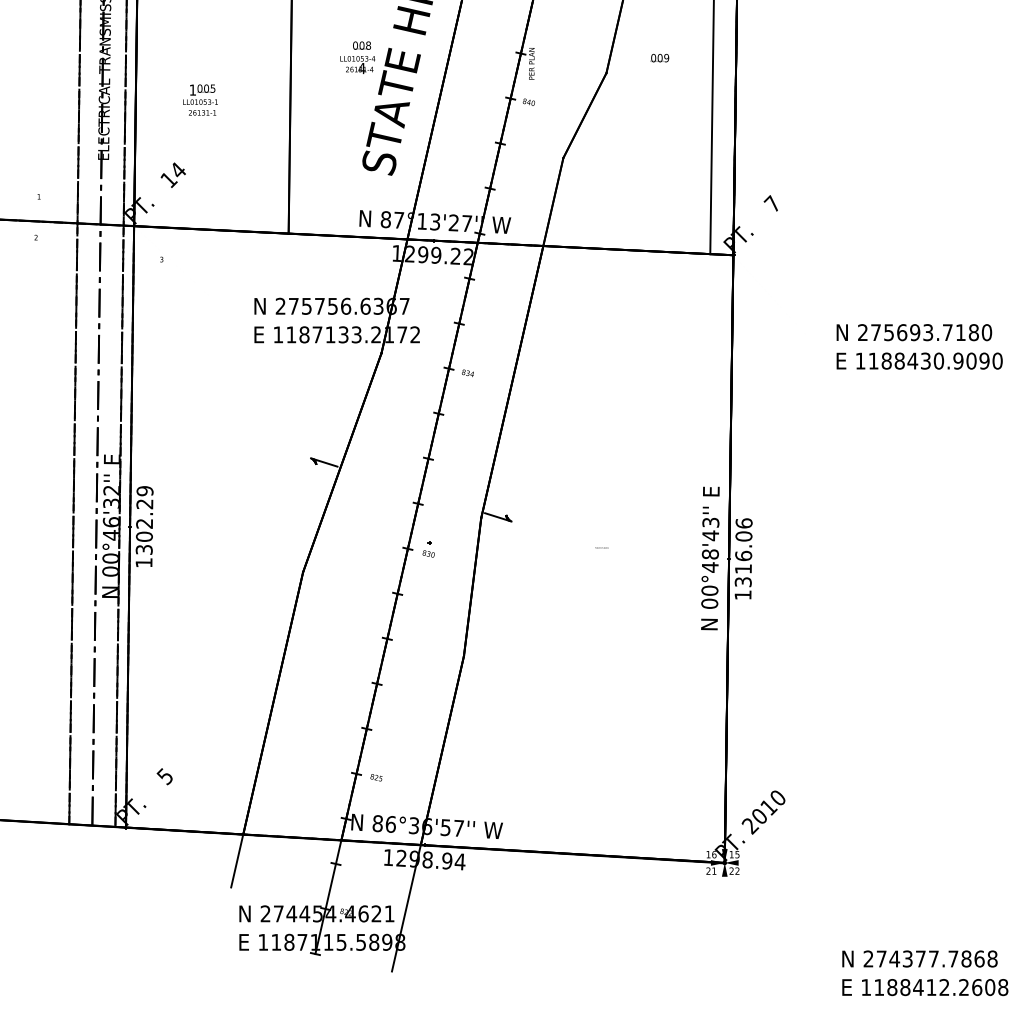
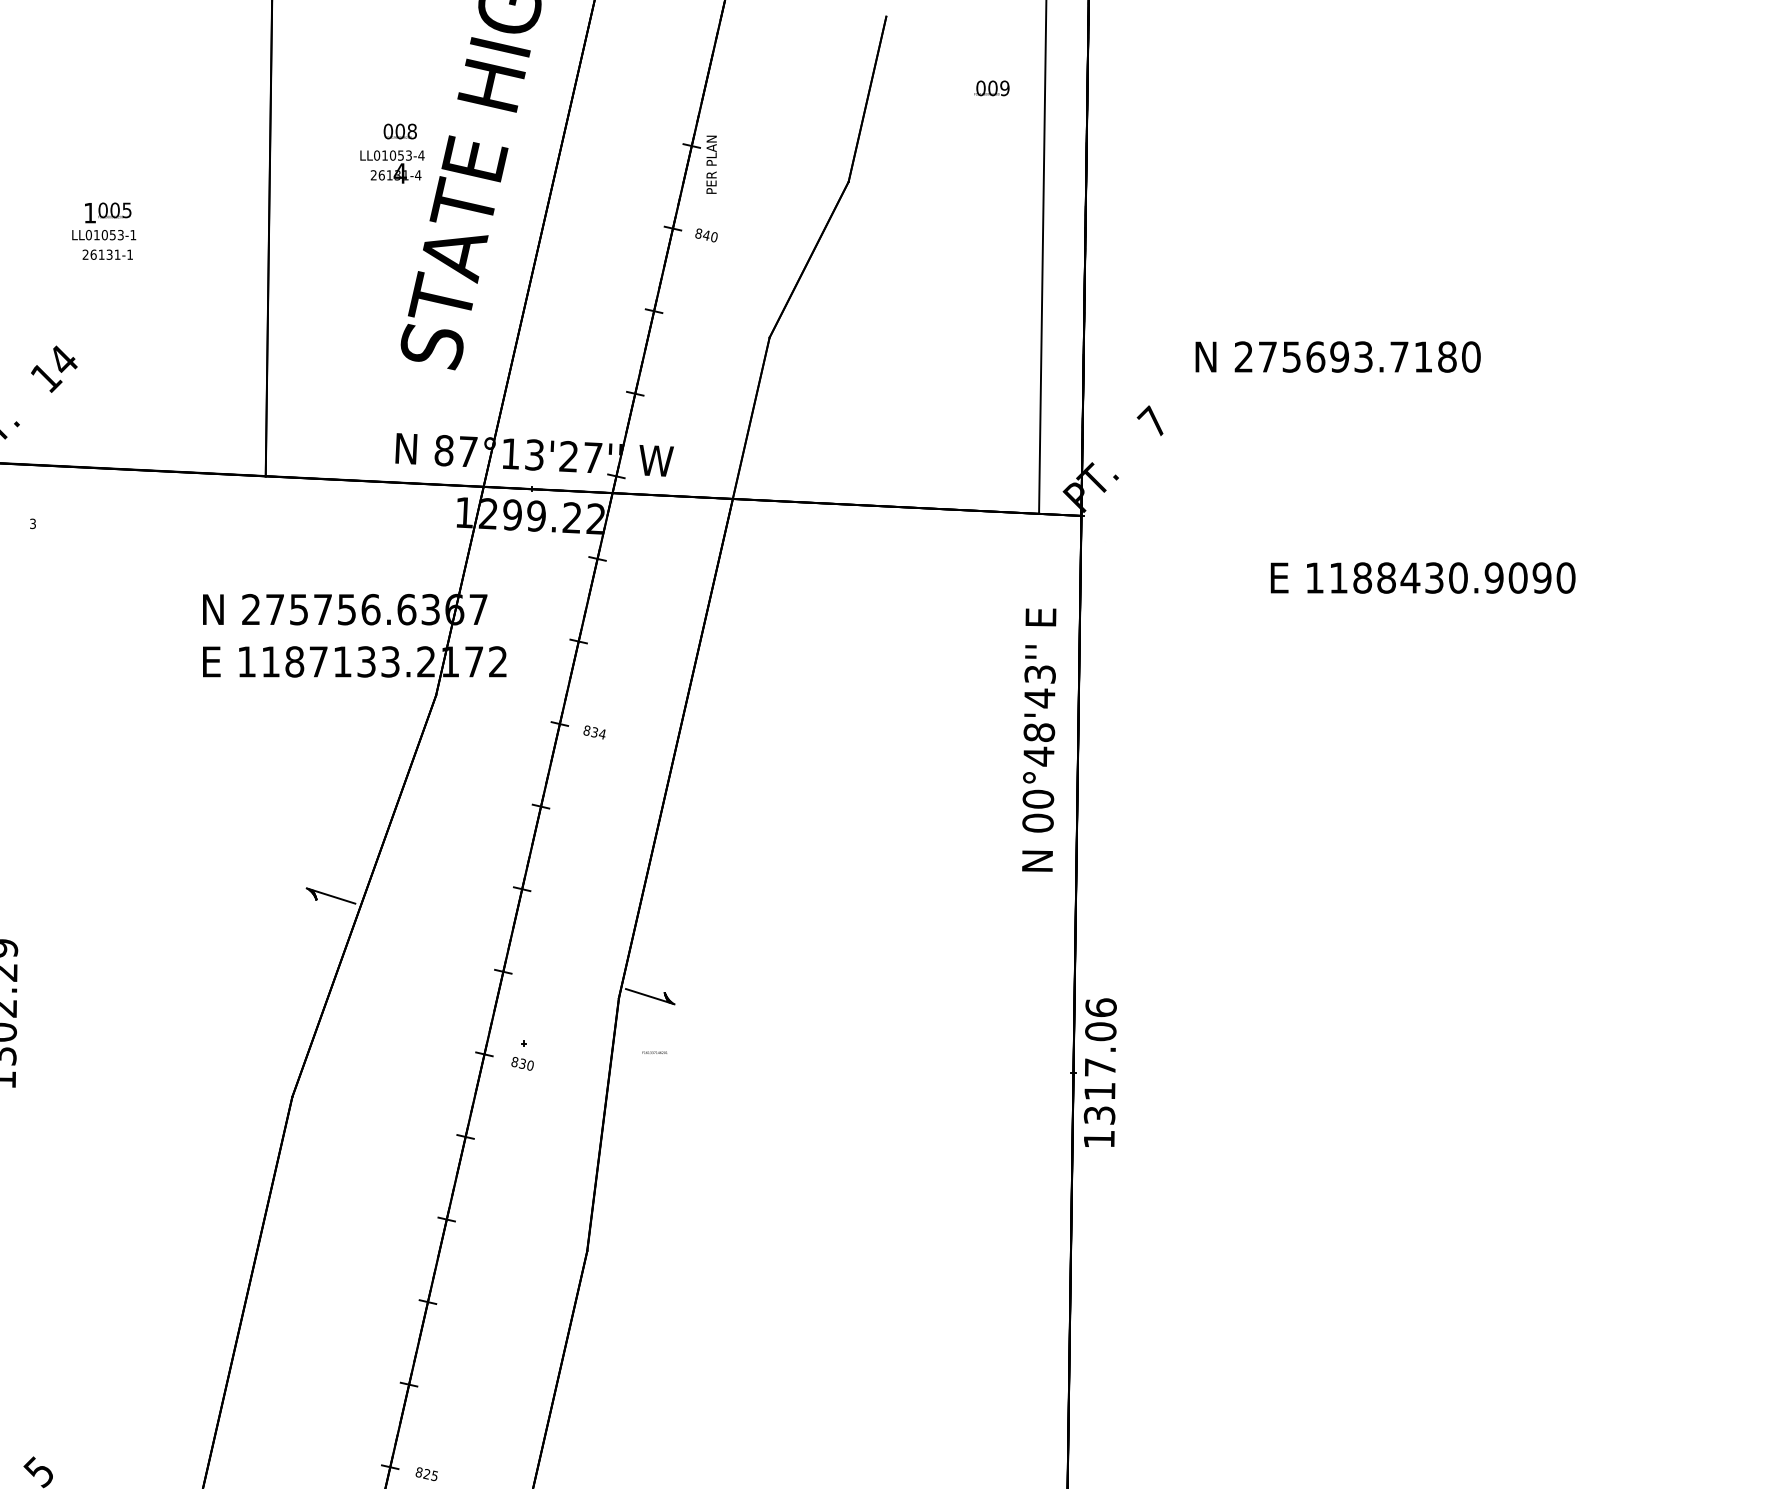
text: (659, 58) -> (991, 89), moved
text: (914, 332) -> (1338, 356), moved
text: (919, 360) -> (1422, 576), moved
text: (601, 547) -> (654, 1051), moved
text: (743, 555) -> (1099, 1066), 1316.06 -> 1317.06
text: (710, 558) -> (1039, 740), moved

